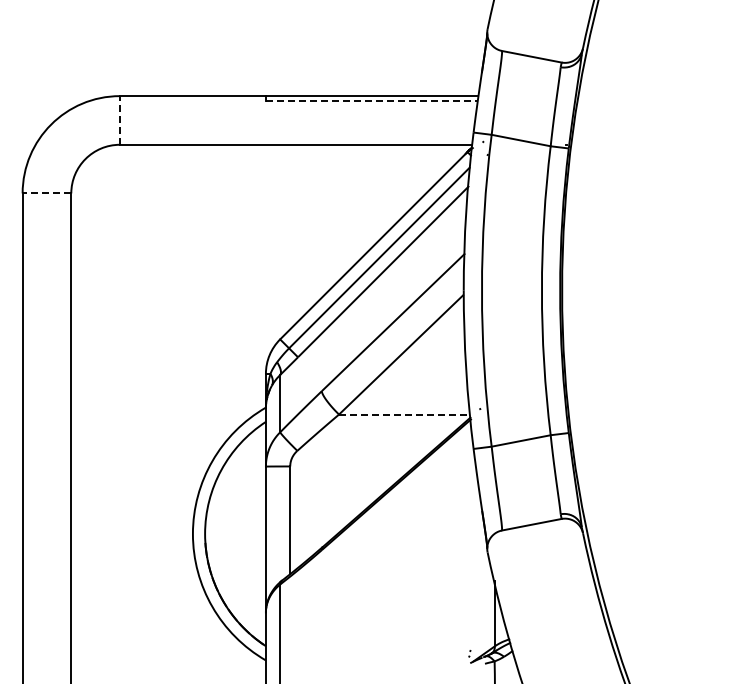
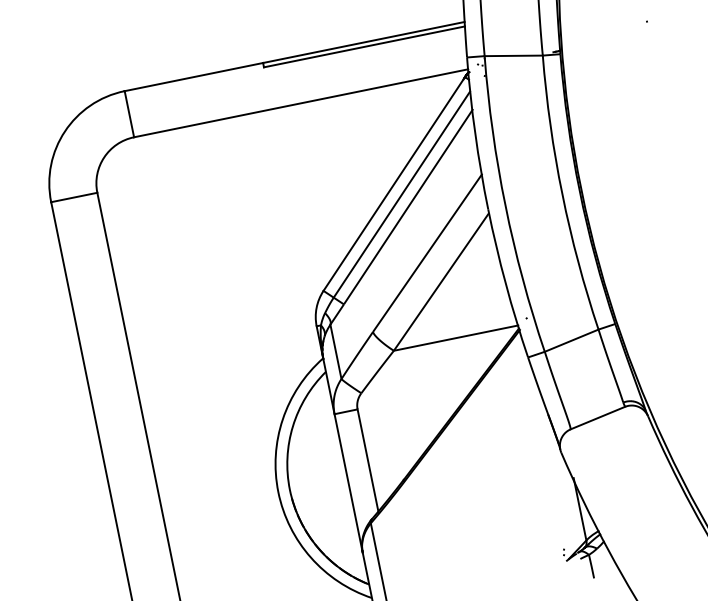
line: (371, 100) -> (364, 46), dashed -> solid
line: (119, 119) -> (128, 113), dashed -> solid
line: (46, 193) -> (73, 197), dashed -> solid
line: (404, 414) -> (455, 338), dashed -> solid

